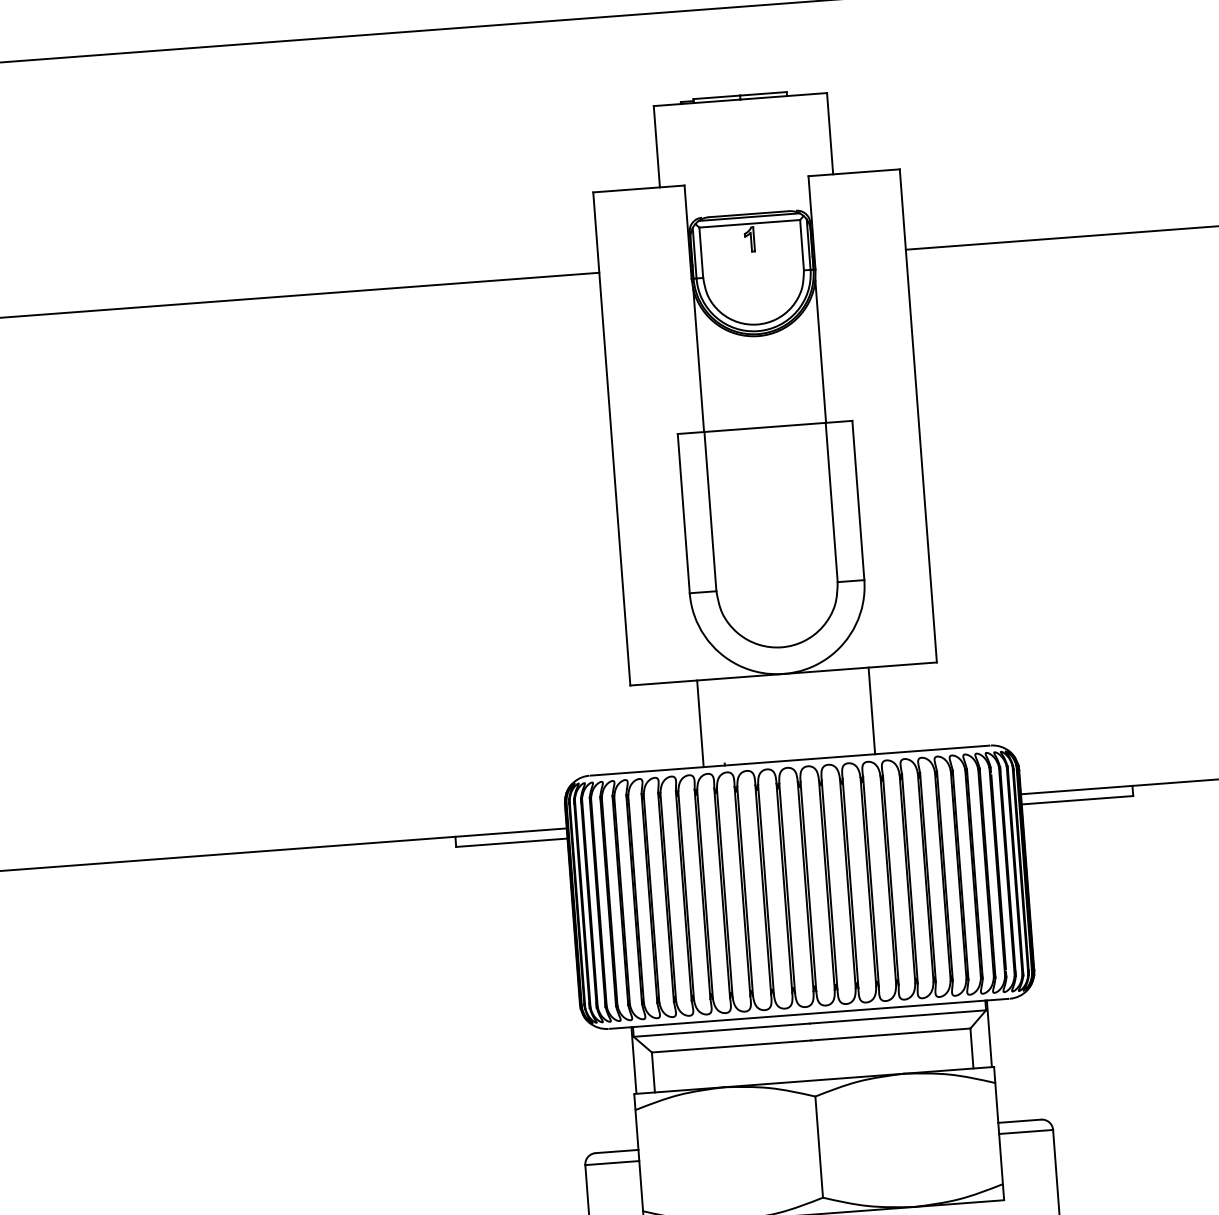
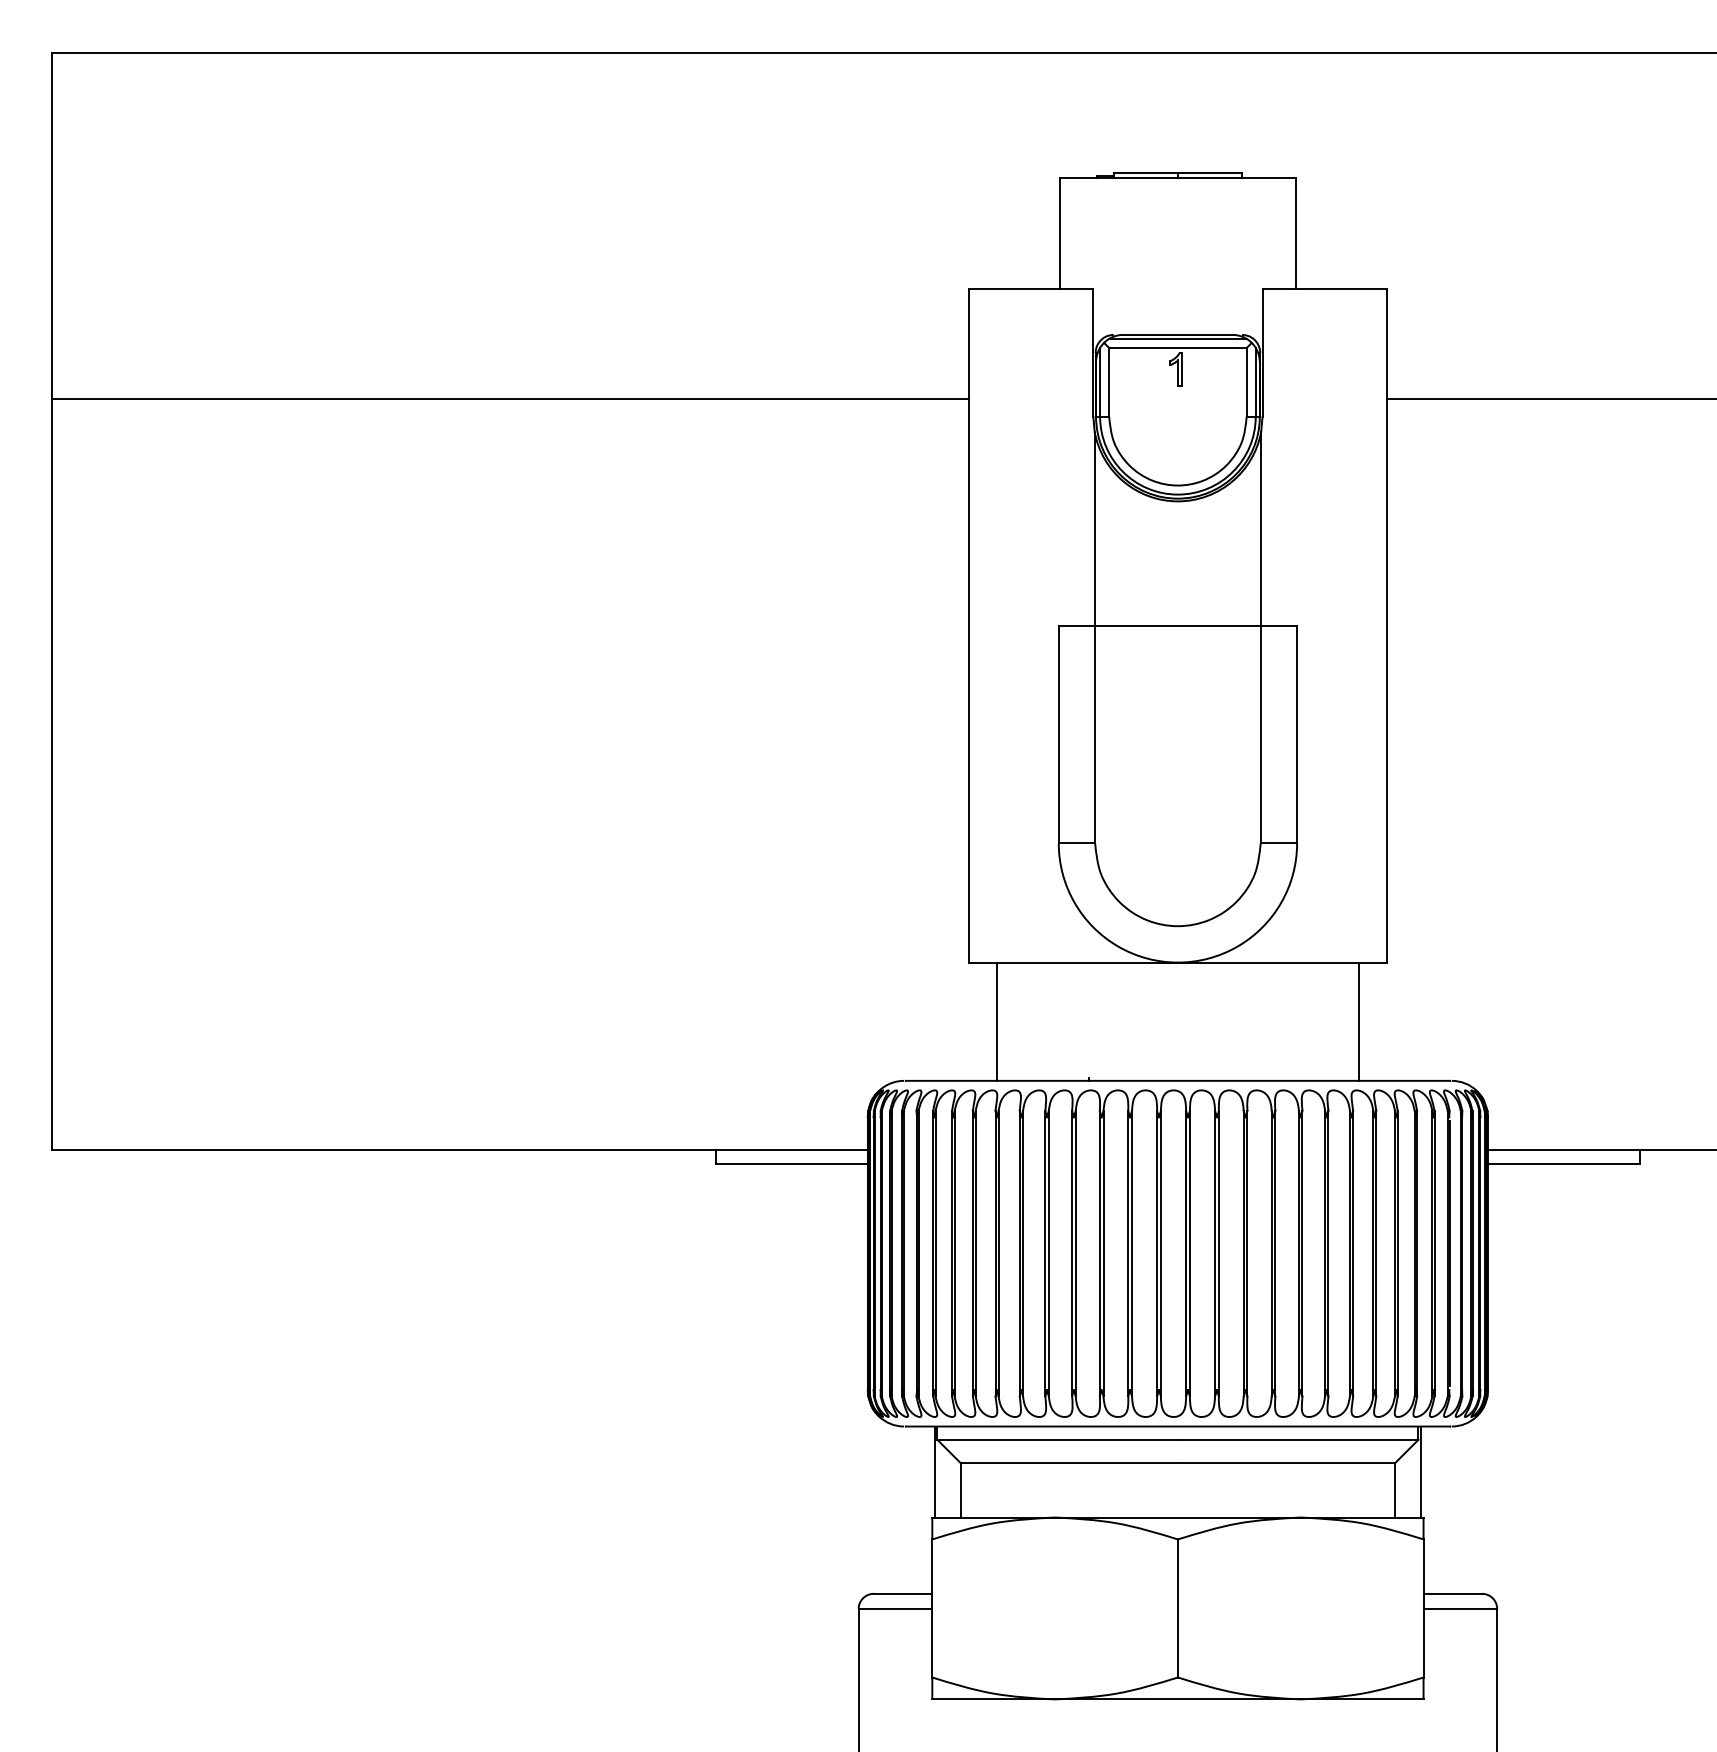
line: (871, 710) -> (1358, 1021), moved
line: (700, 723) -> (996, 1021), moved

